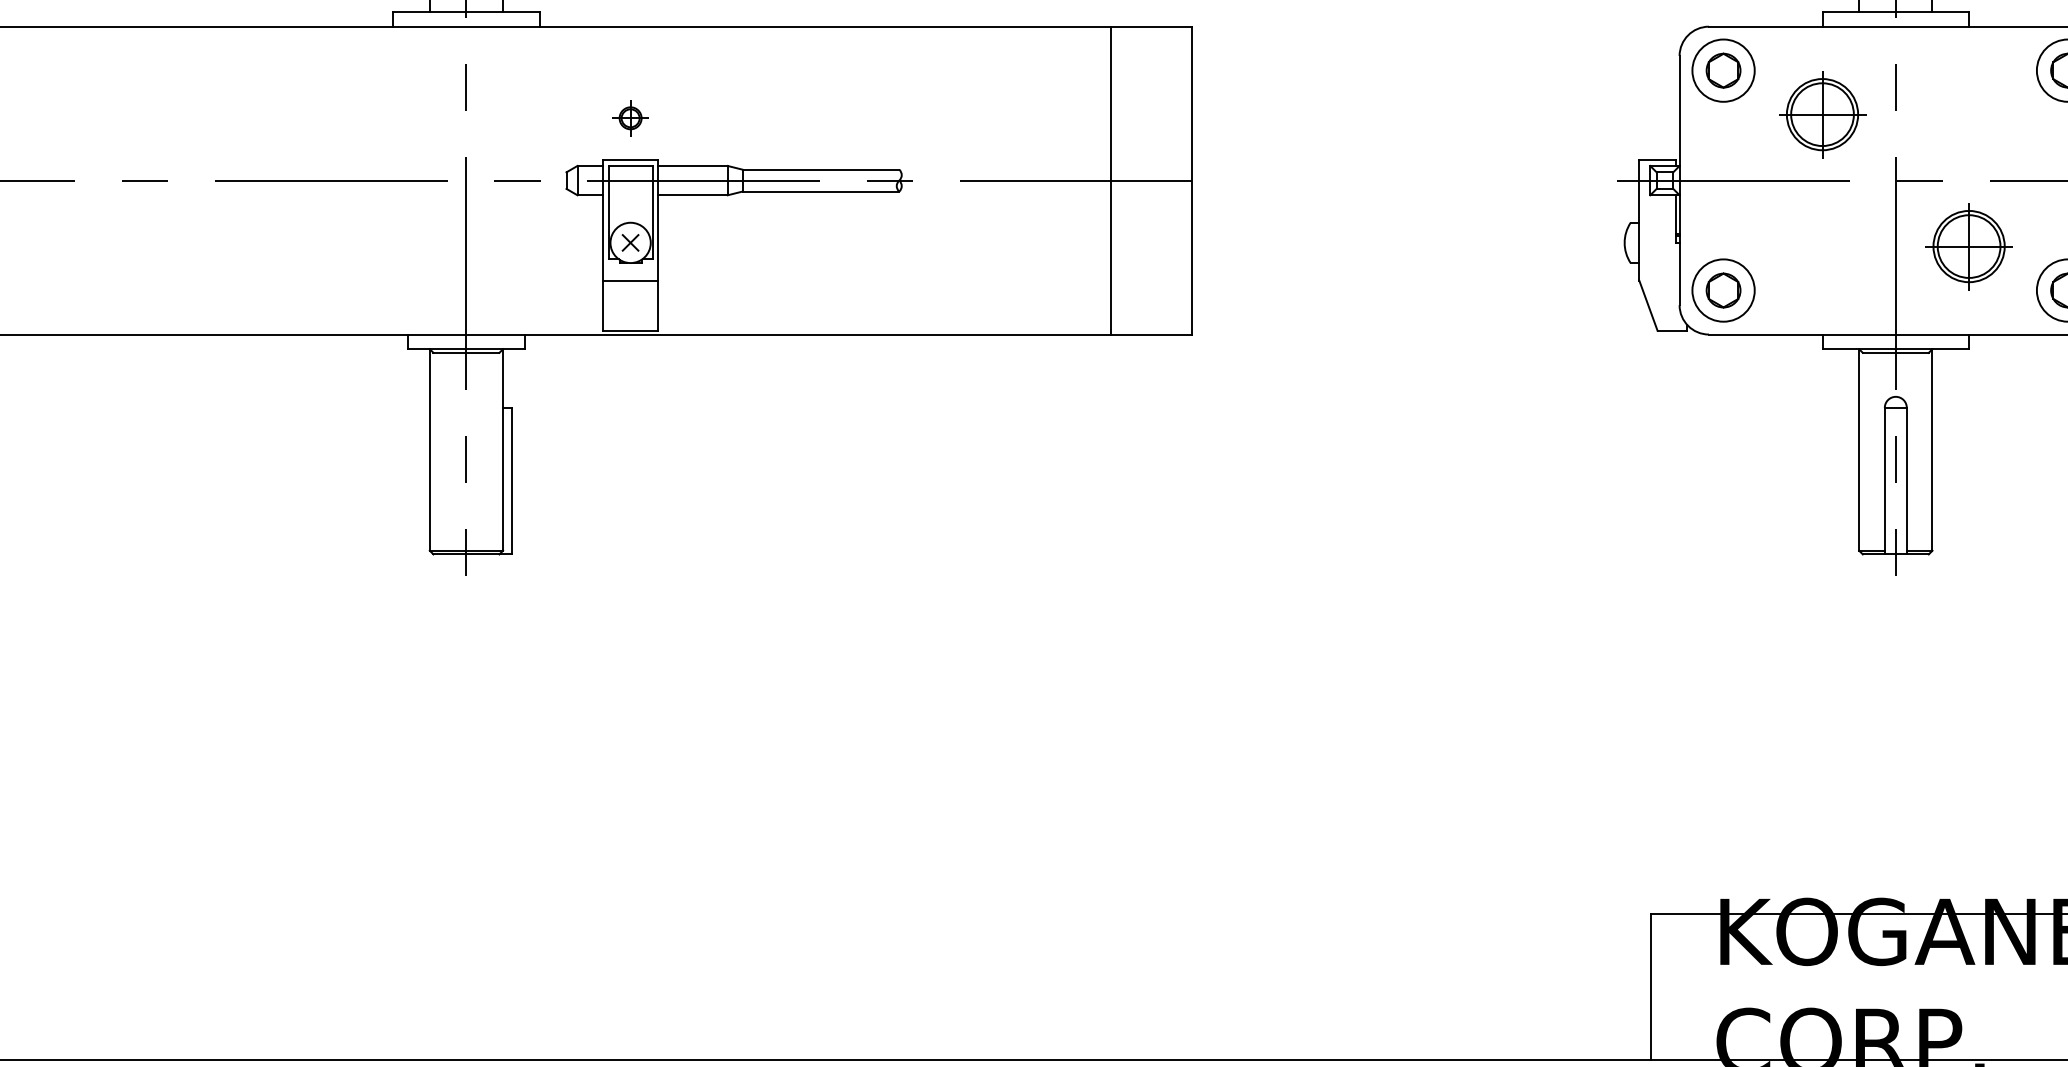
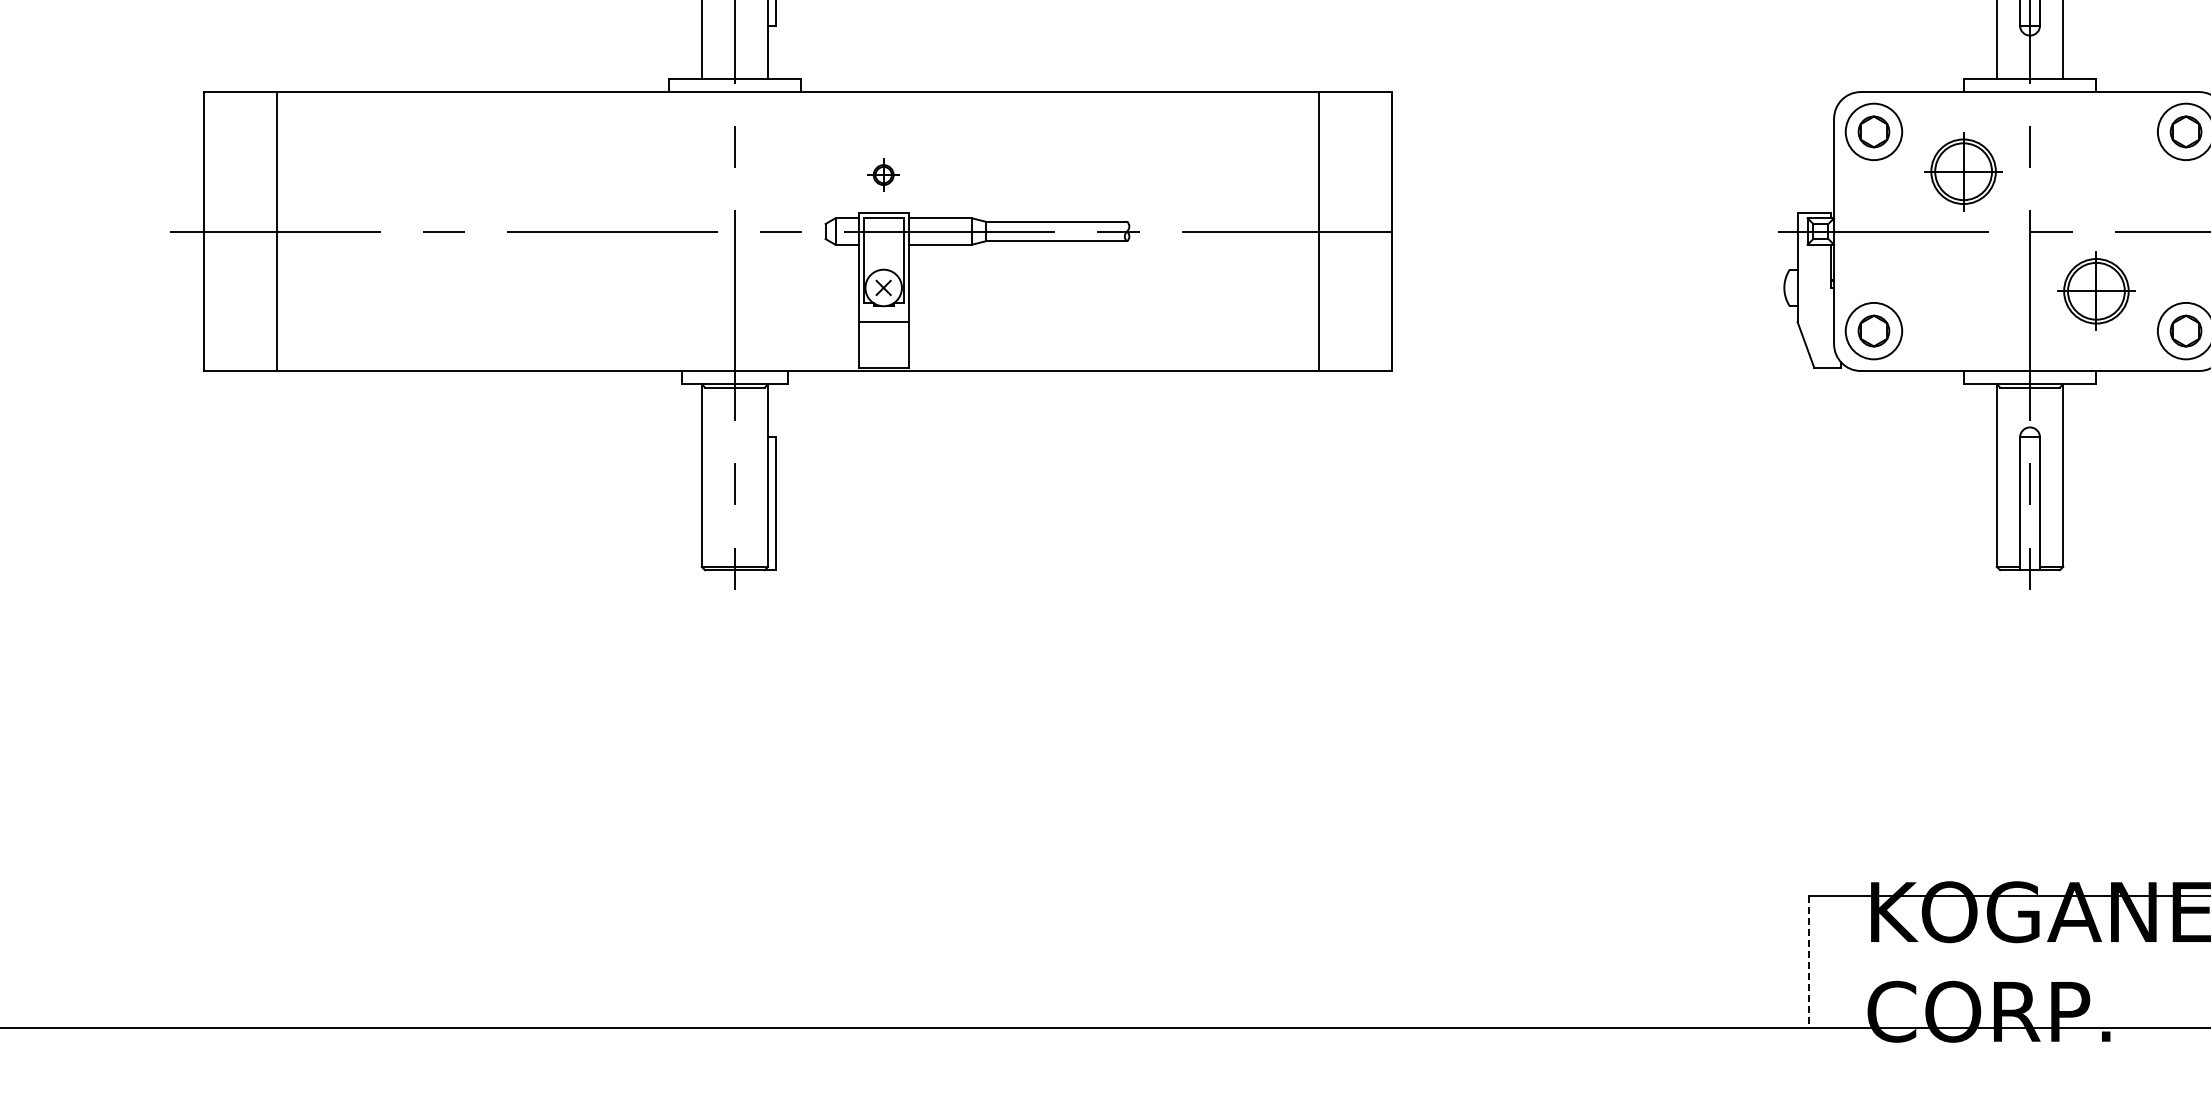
line: (1651, 987) -> (1808, 962), solid -> dashed

